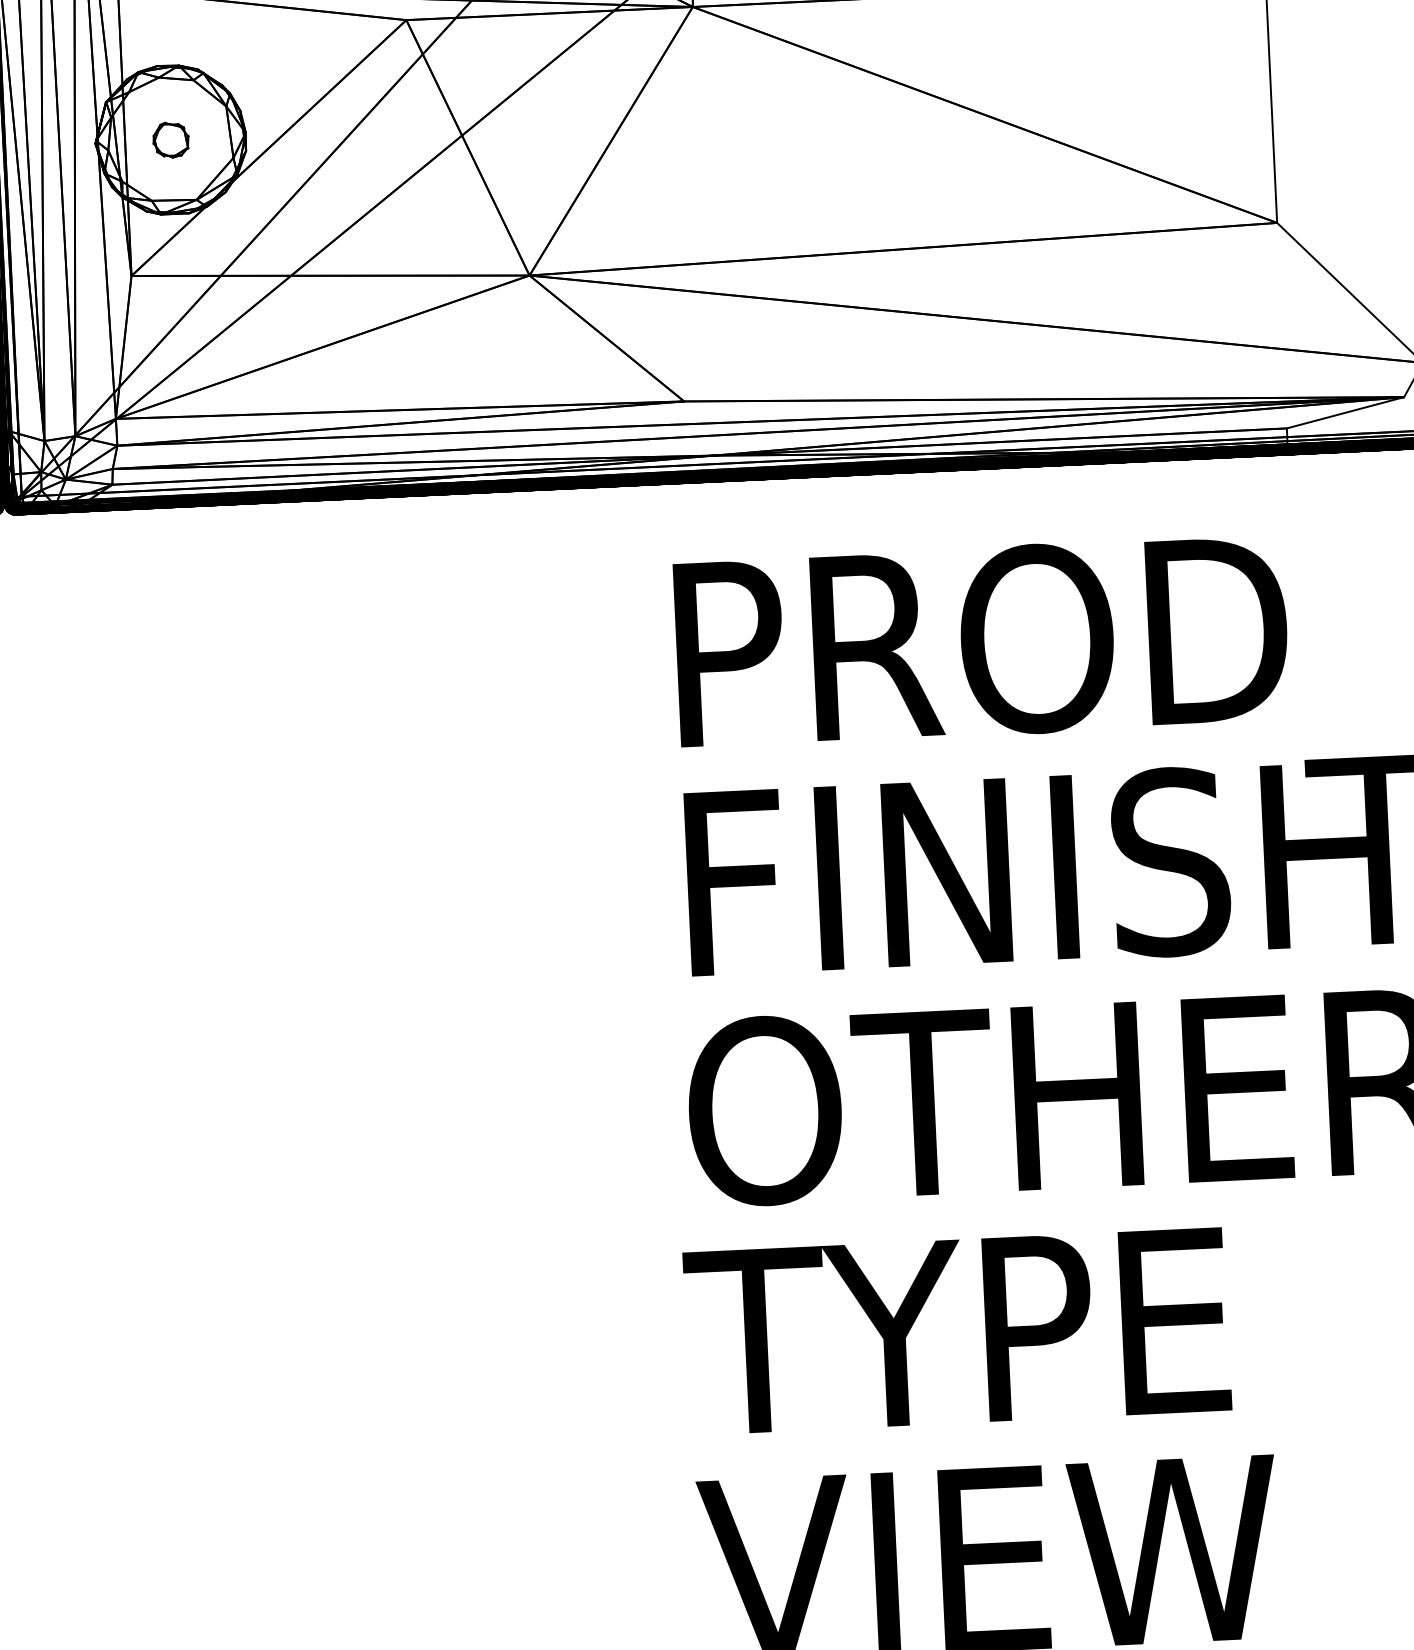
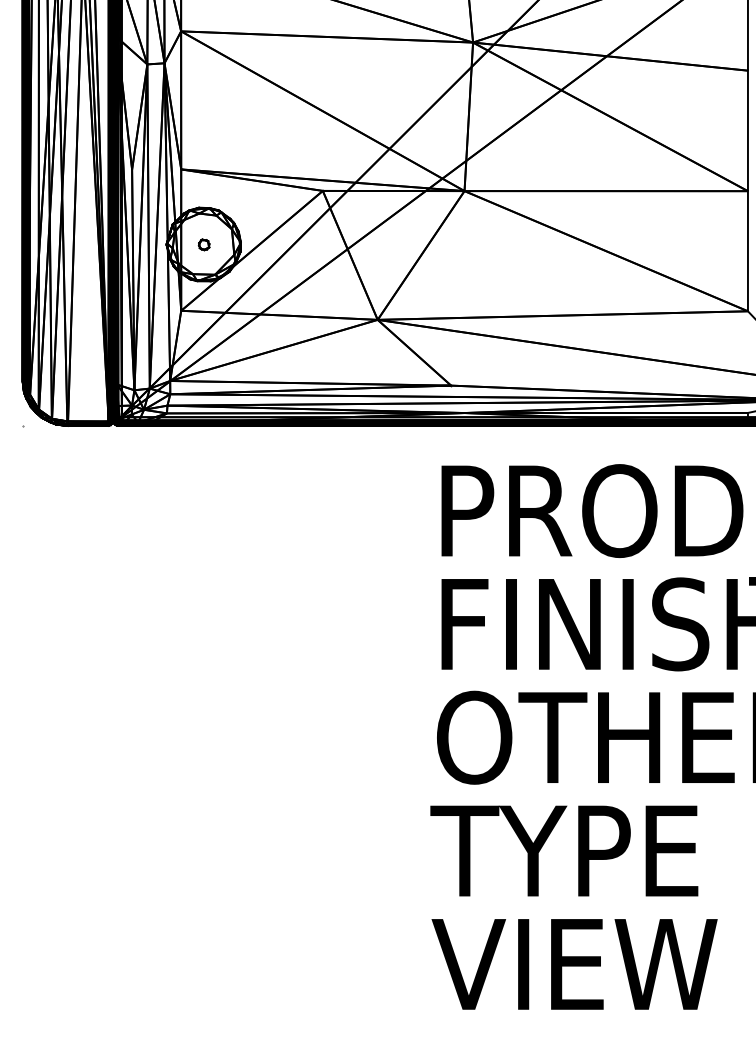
part: (172, 139) -> (204, 244), size x0.6

